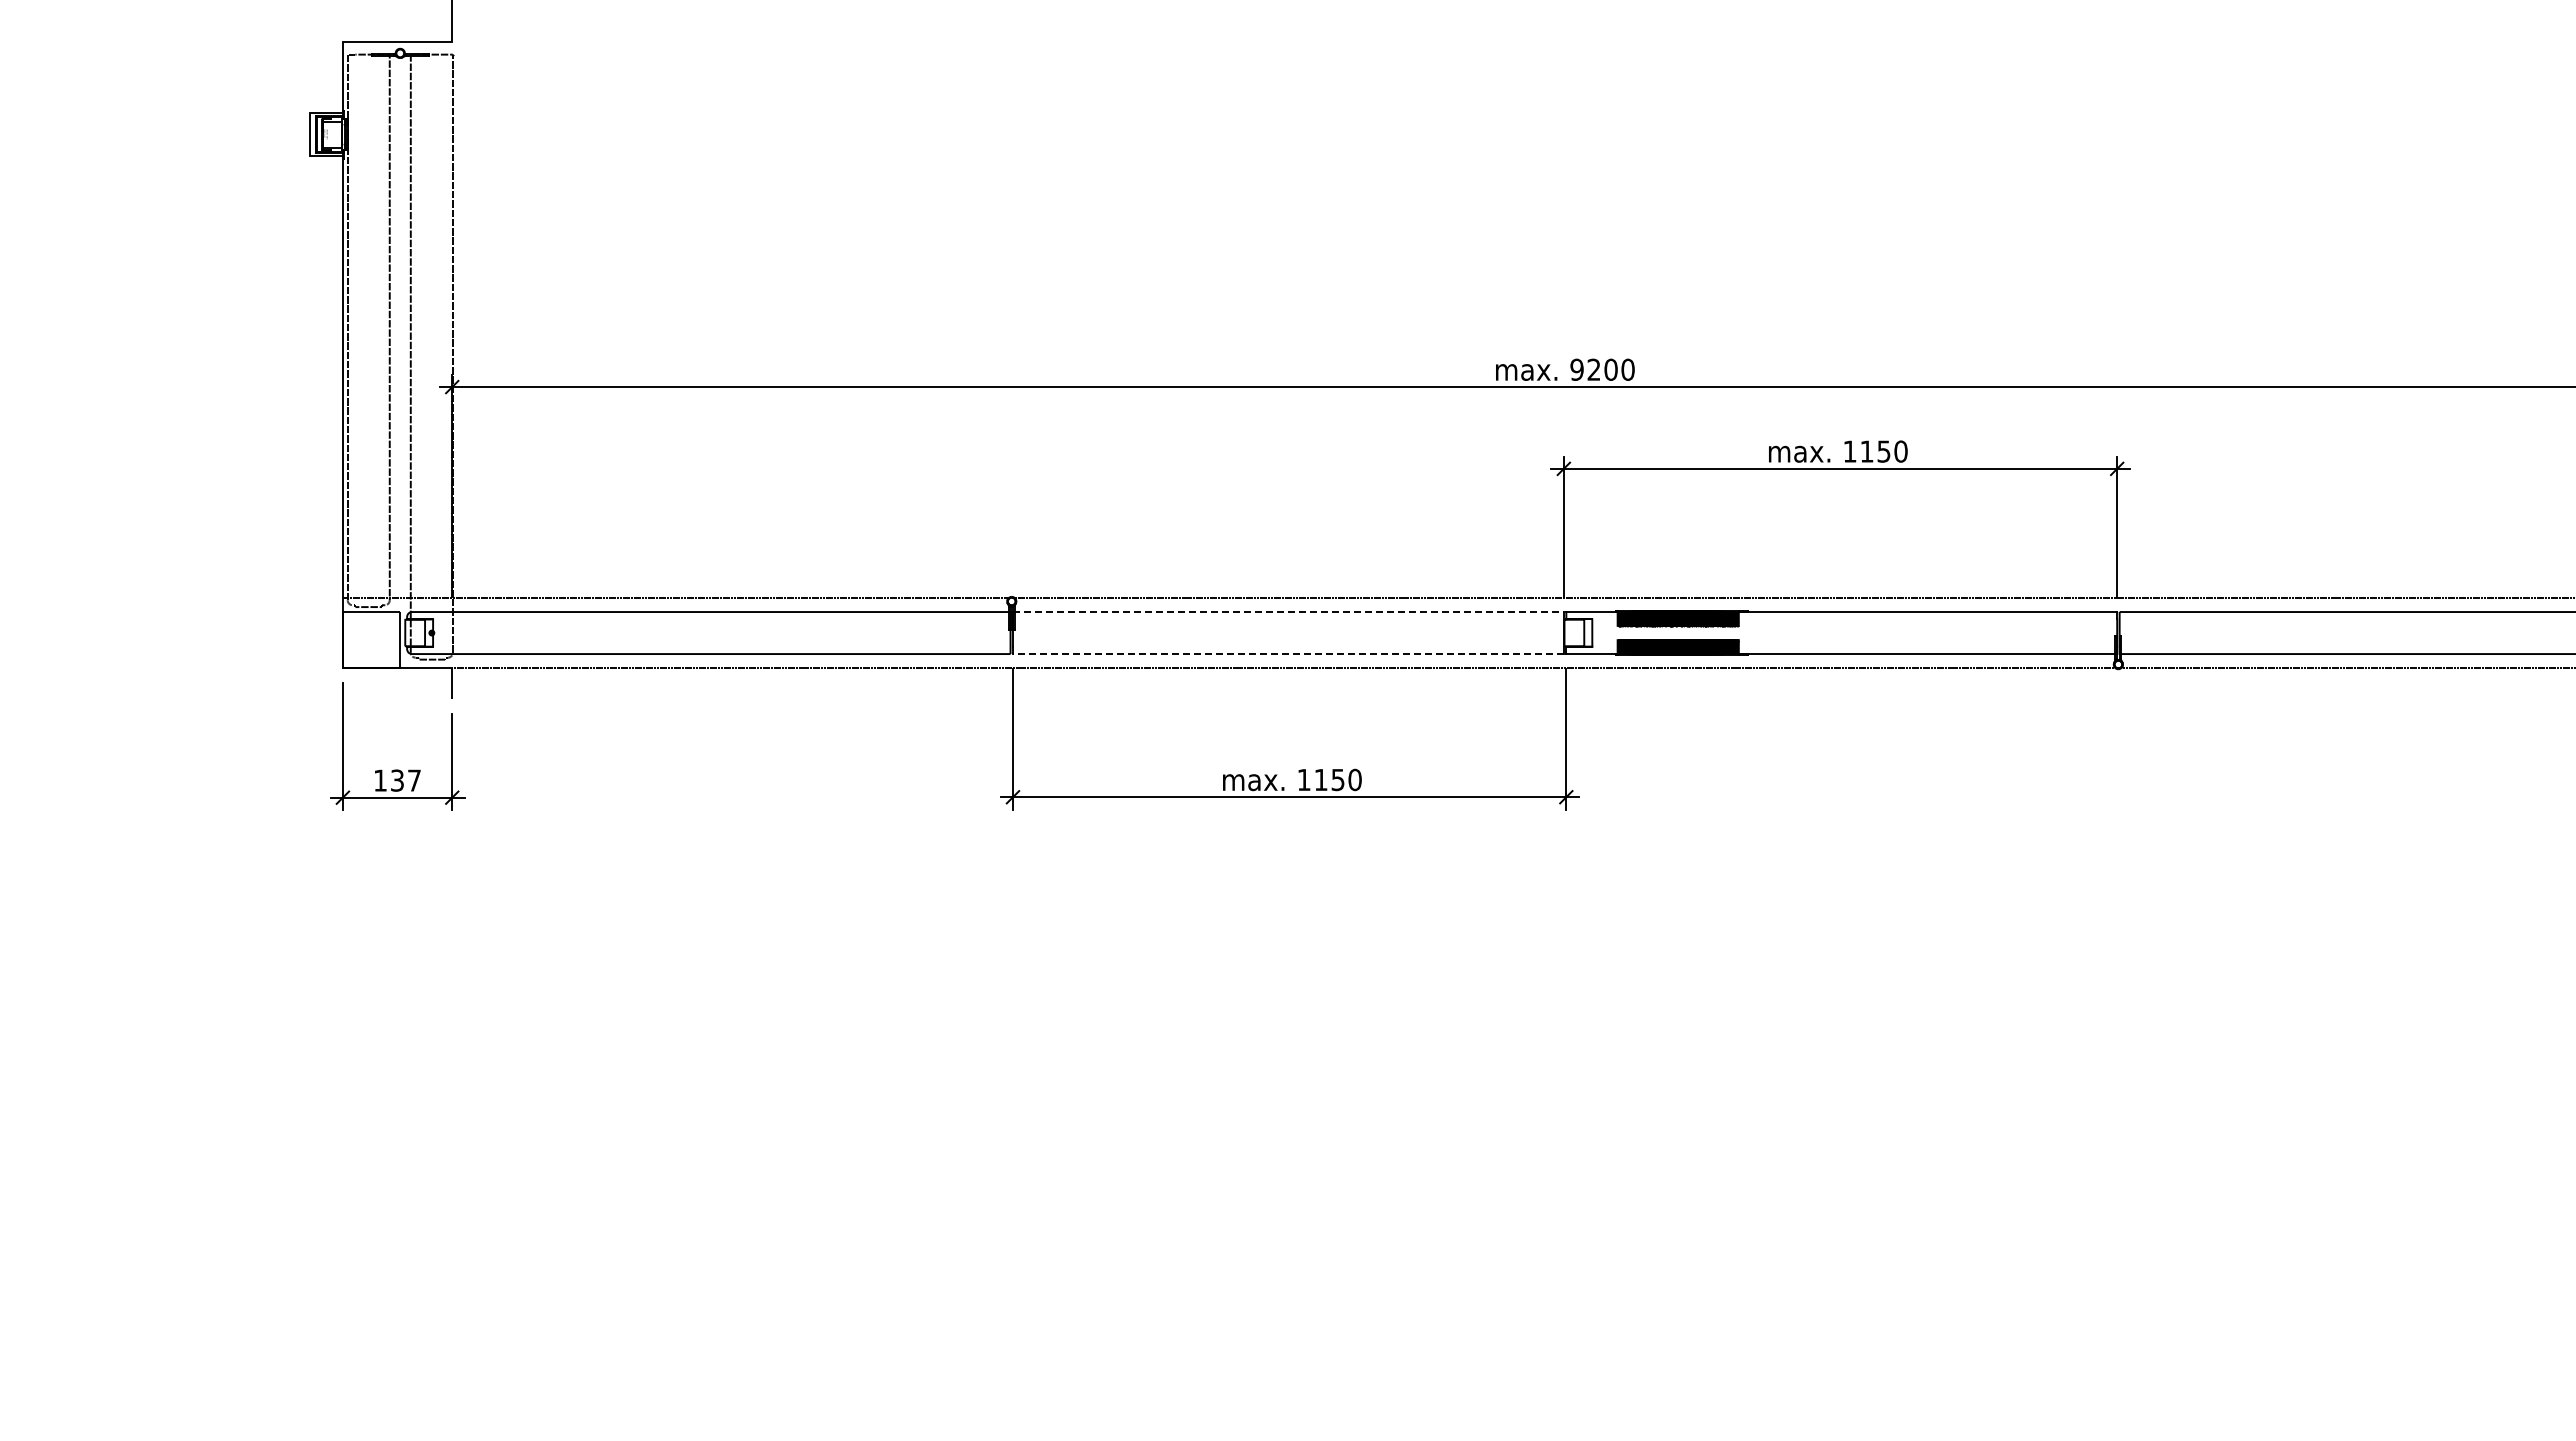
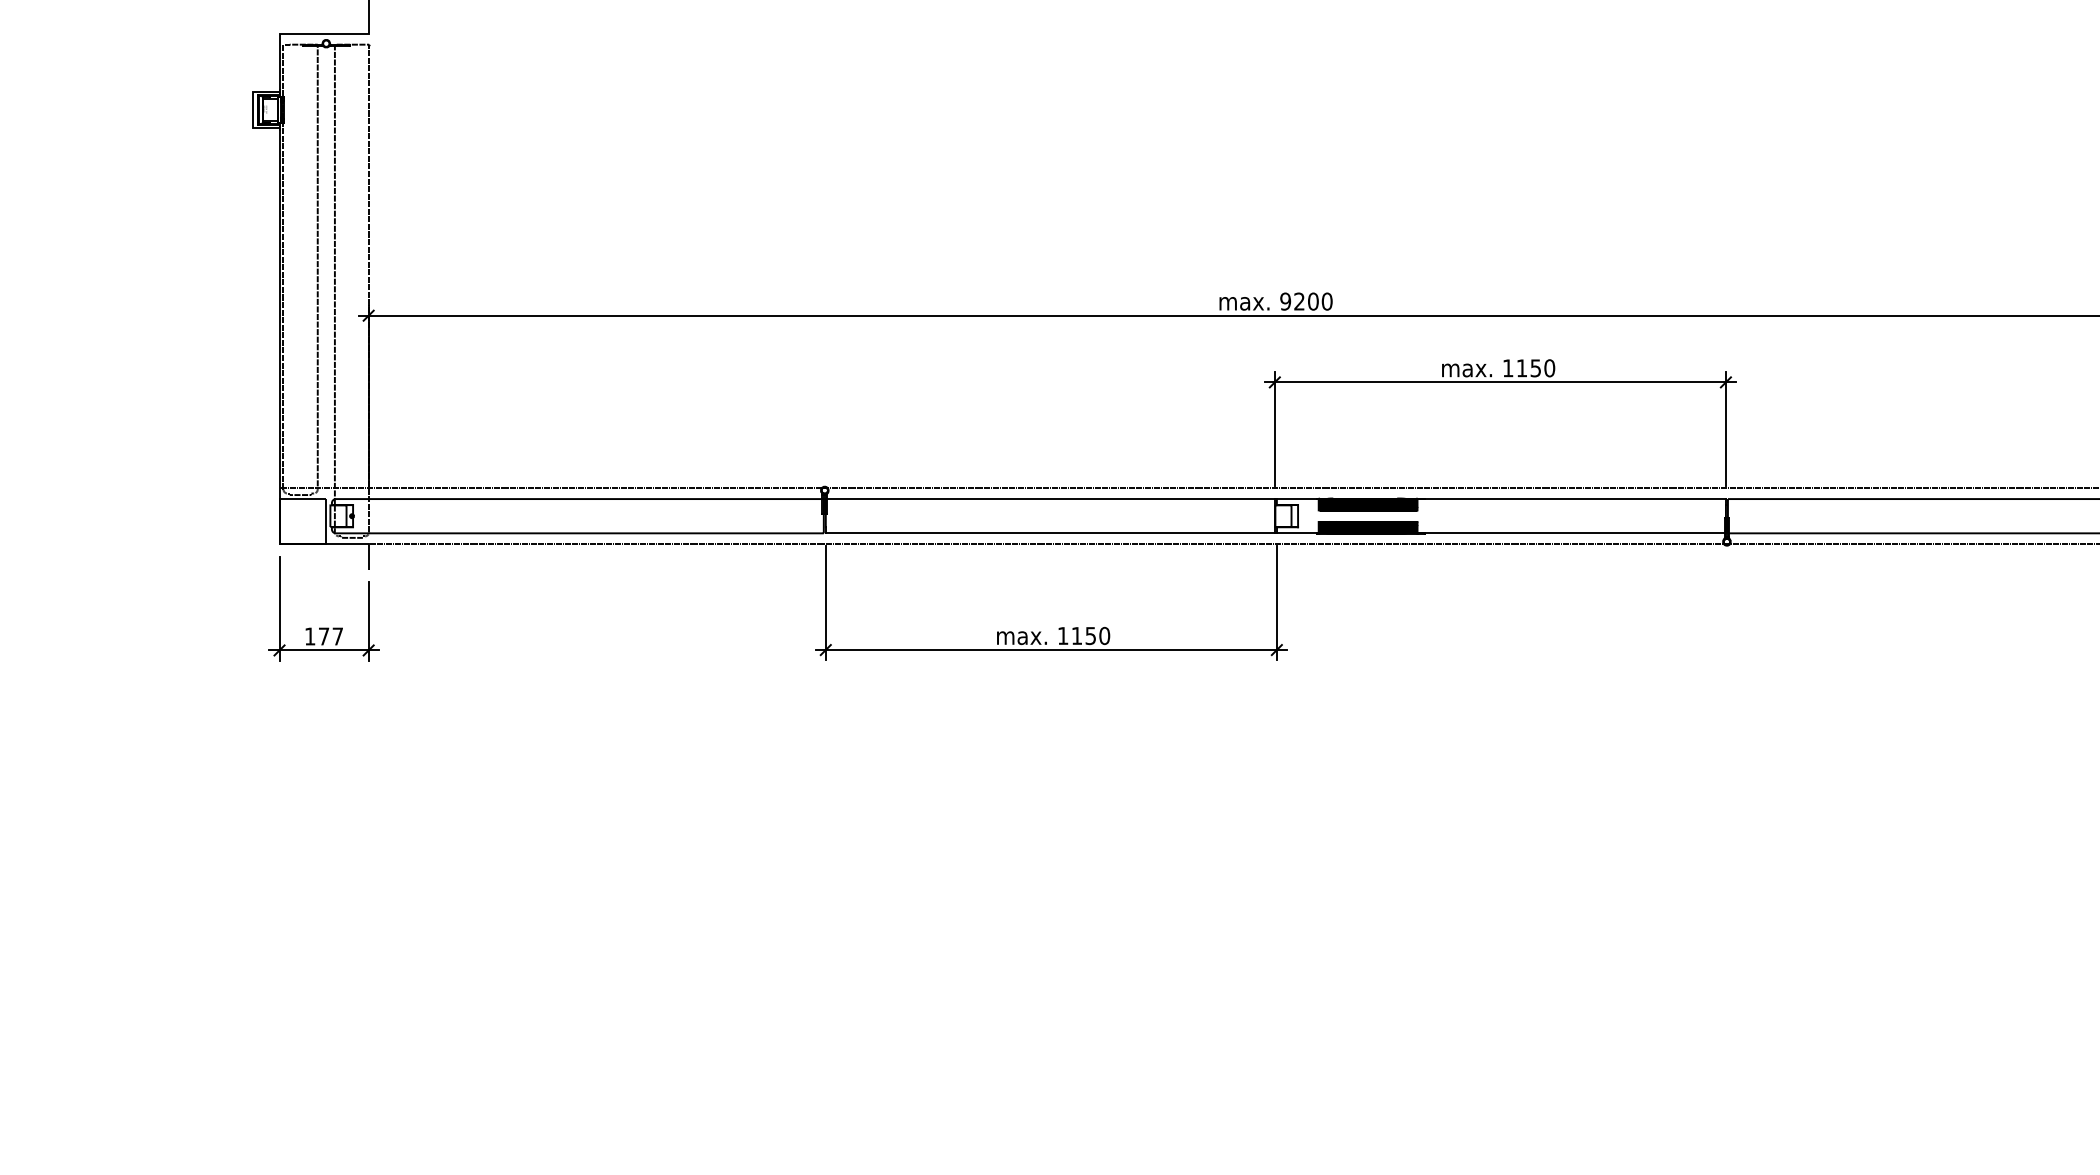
line: (1288, 612) -> (1050, 499), dashed -> solid
line: (1287, 654) -> (1049, 533), dashed -> solid
text: (397, 780) -> (324, 636), 137 -> 177

